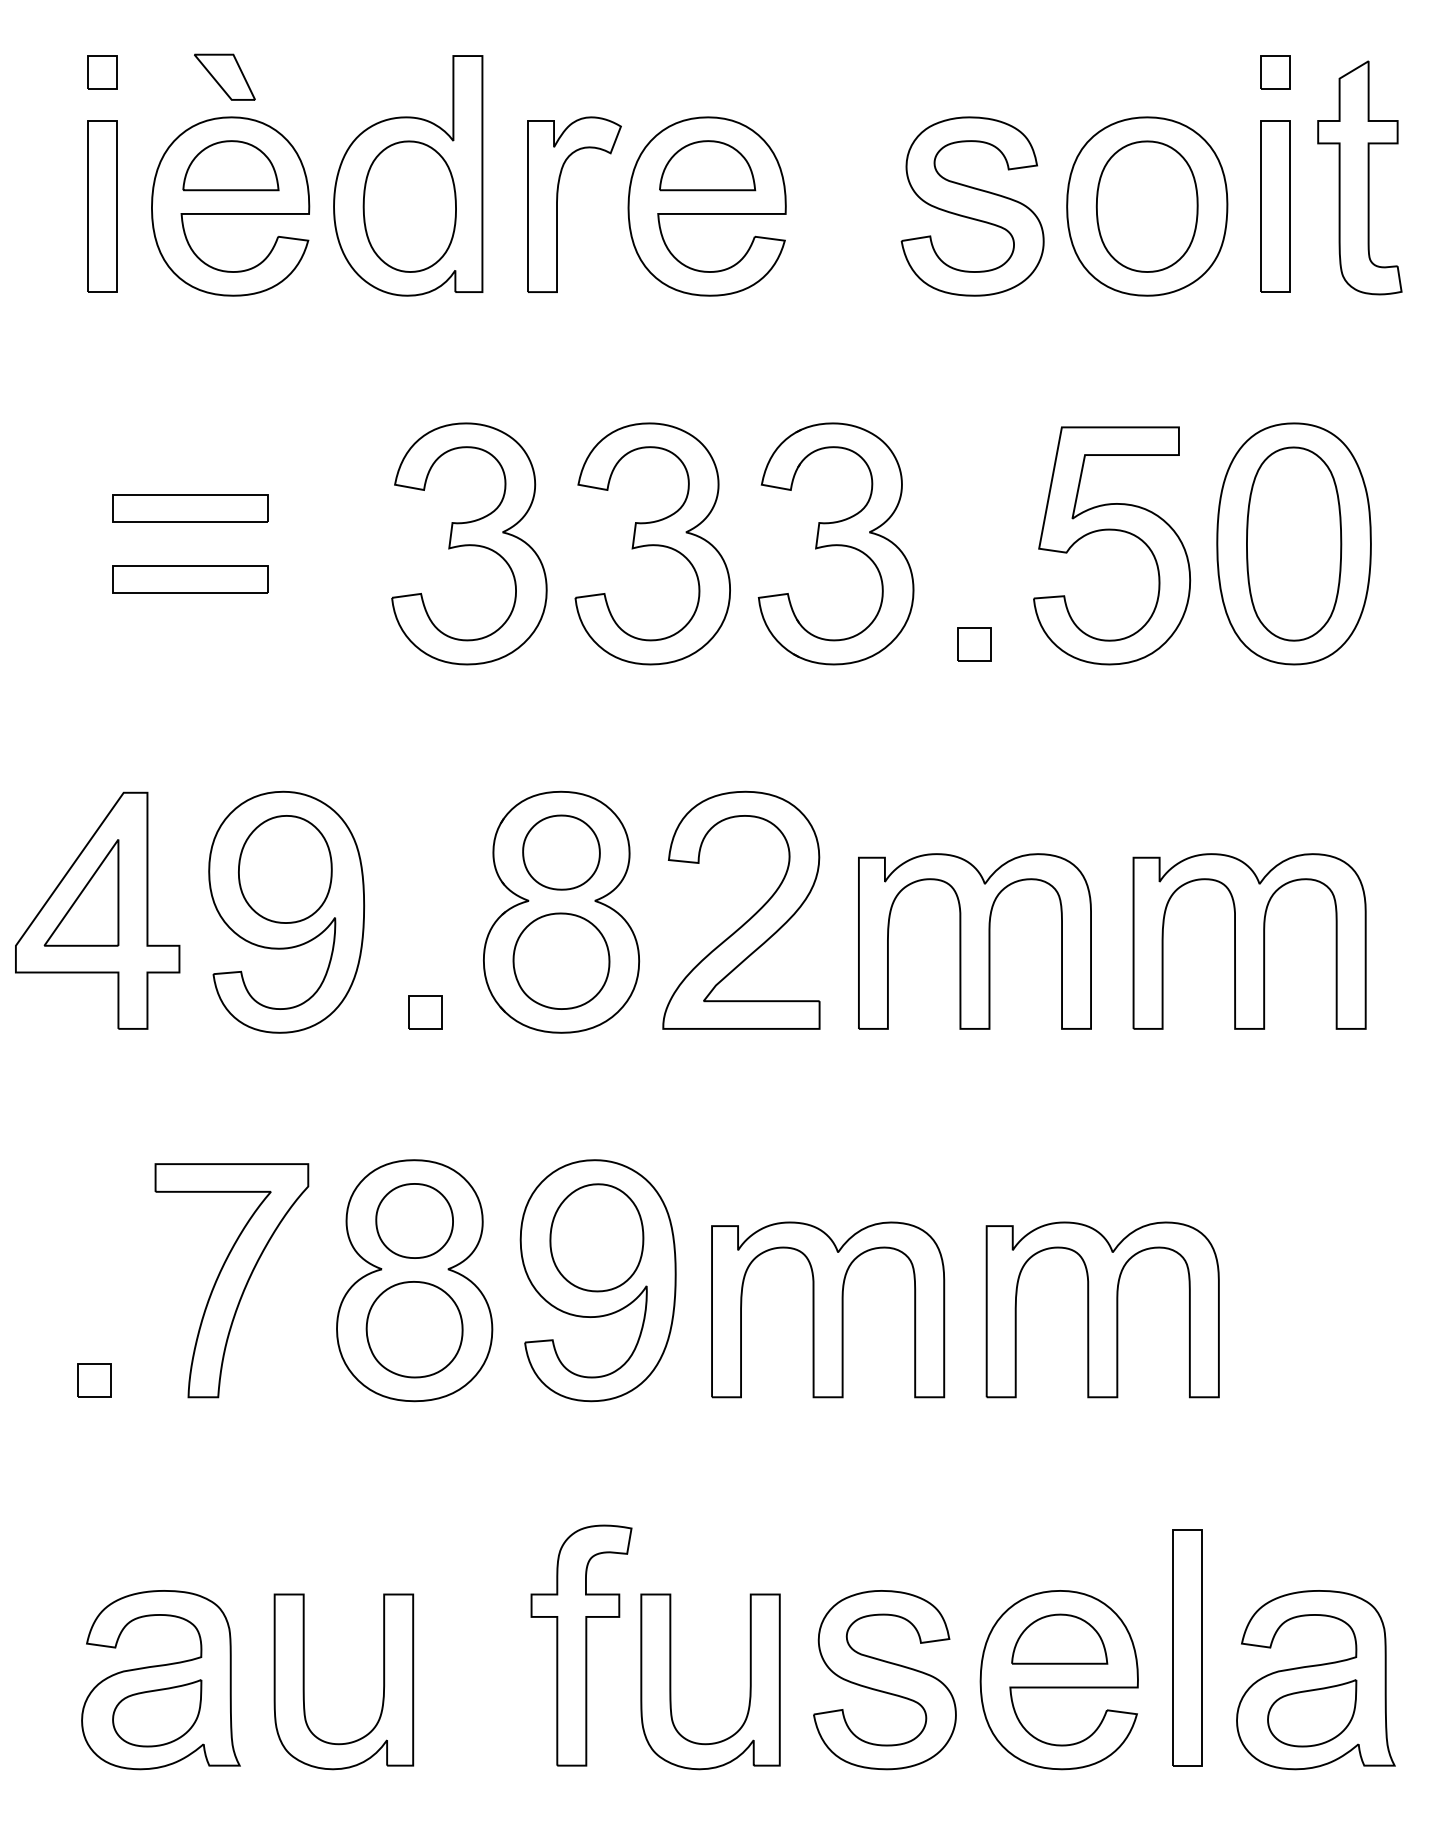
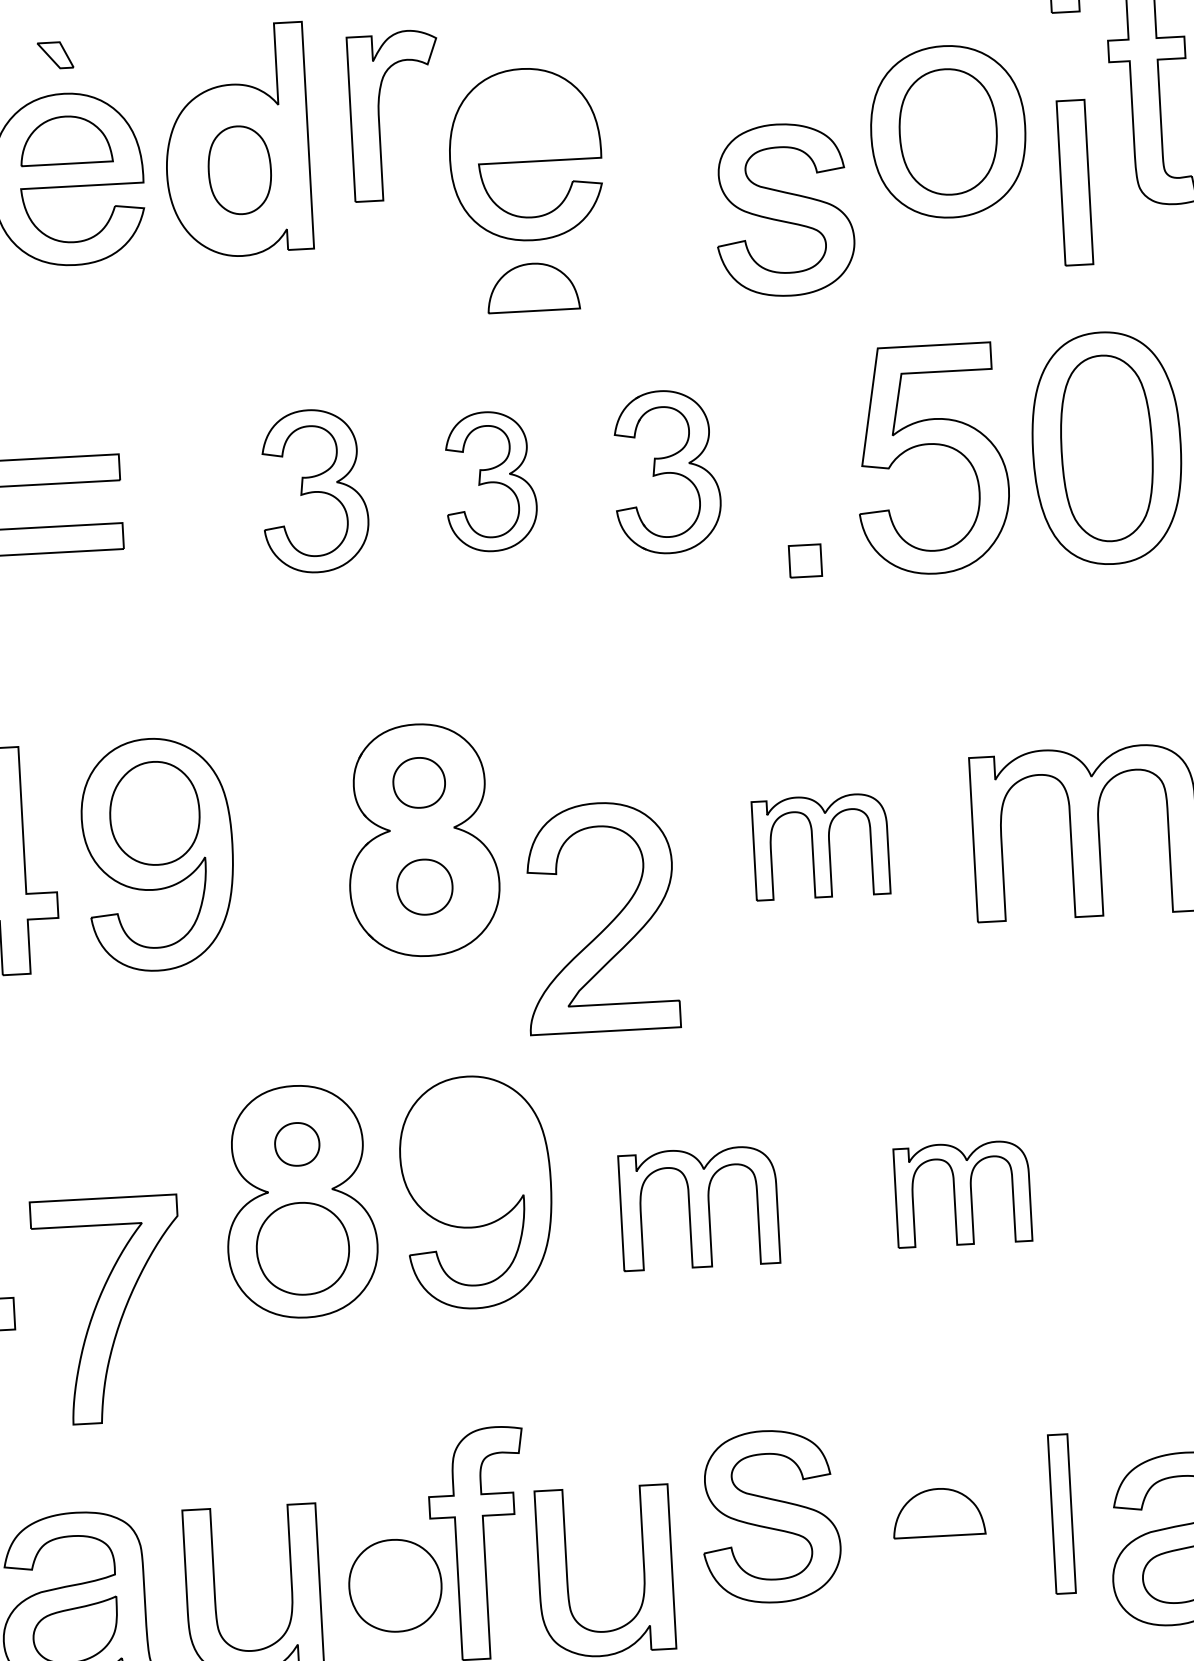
part: (224, 76) -> (55, 54), size x0.6
part: (707, 165) -> (533, 287), moved
part: (557, 204) -> (379, 116), moved
part: (409, 206) -> (239, 170), size x0.7
part: (972, 206) -> (784, 210), moved
part: (1275, 206) -> (1074, 182), moved
part: (469, 543) -> (314, 490), size x0.7
part: (652, 543) -> (490, 481), size x0.6
part: (835, 543) -> (666, 471), size x0.7
part: (561, 852) -> (419, 782), size x0.7
part: (750, 917) -> (608, 923), moved
part: (974, 941) -> (820, 846), size x0.6
part: (561, 960) -> (424, 886), size x0.6
part: (425, 1012) -> (296, 943), removed
part: (414, 1220) -> (297, 1143), size x0.6
part: (596, 1237) -> (472, 1150), removed
part: (231, 1280) -> (108, 1310), moved
part: (828, 1309) -> (699, 1207), size x0.7
part: (1102, 1309) -> (962, 1193), size x0.6
part: (1187, 1647) -> (1061, 1513), size x0.7
part: (884, 1680) -> (770, 1517), moved
part: (1058, 1680) -> (939, 1552), removed
part: (491, 1684) -> (395, 1585), added

